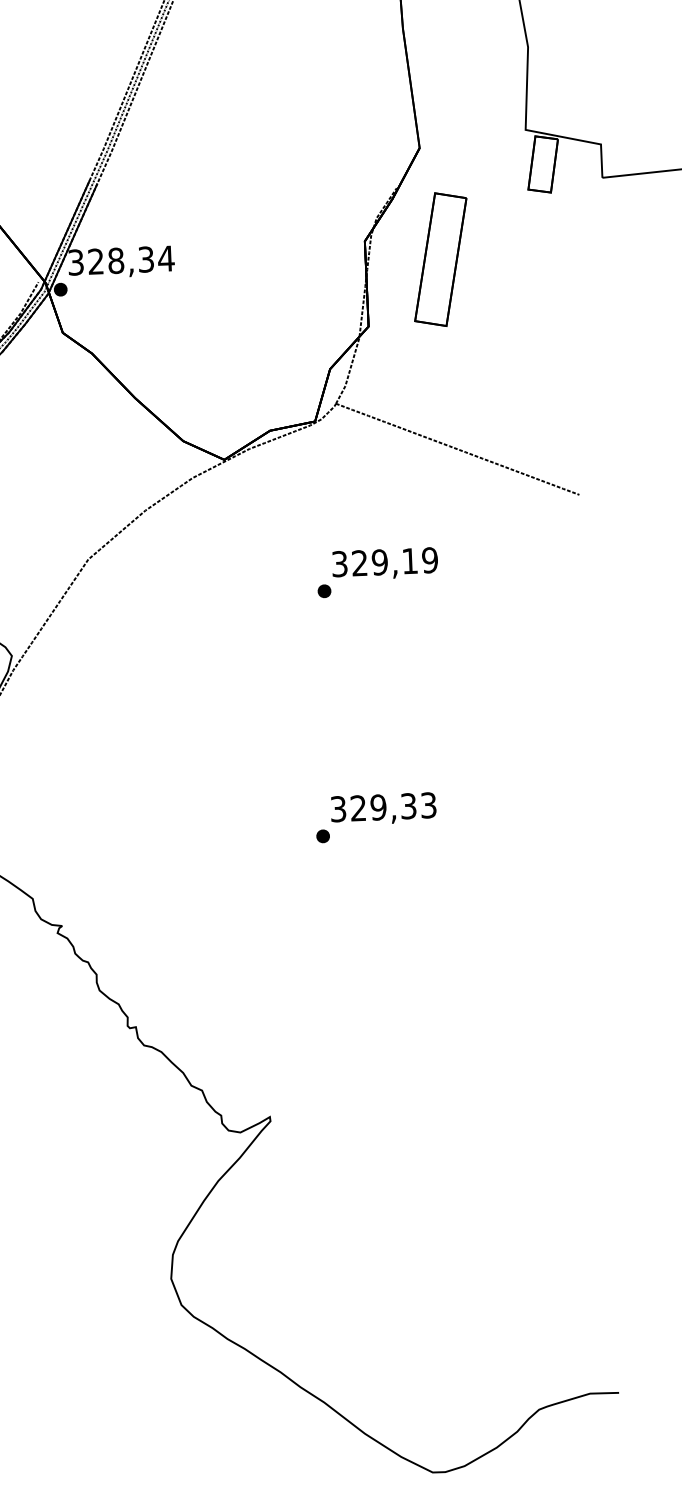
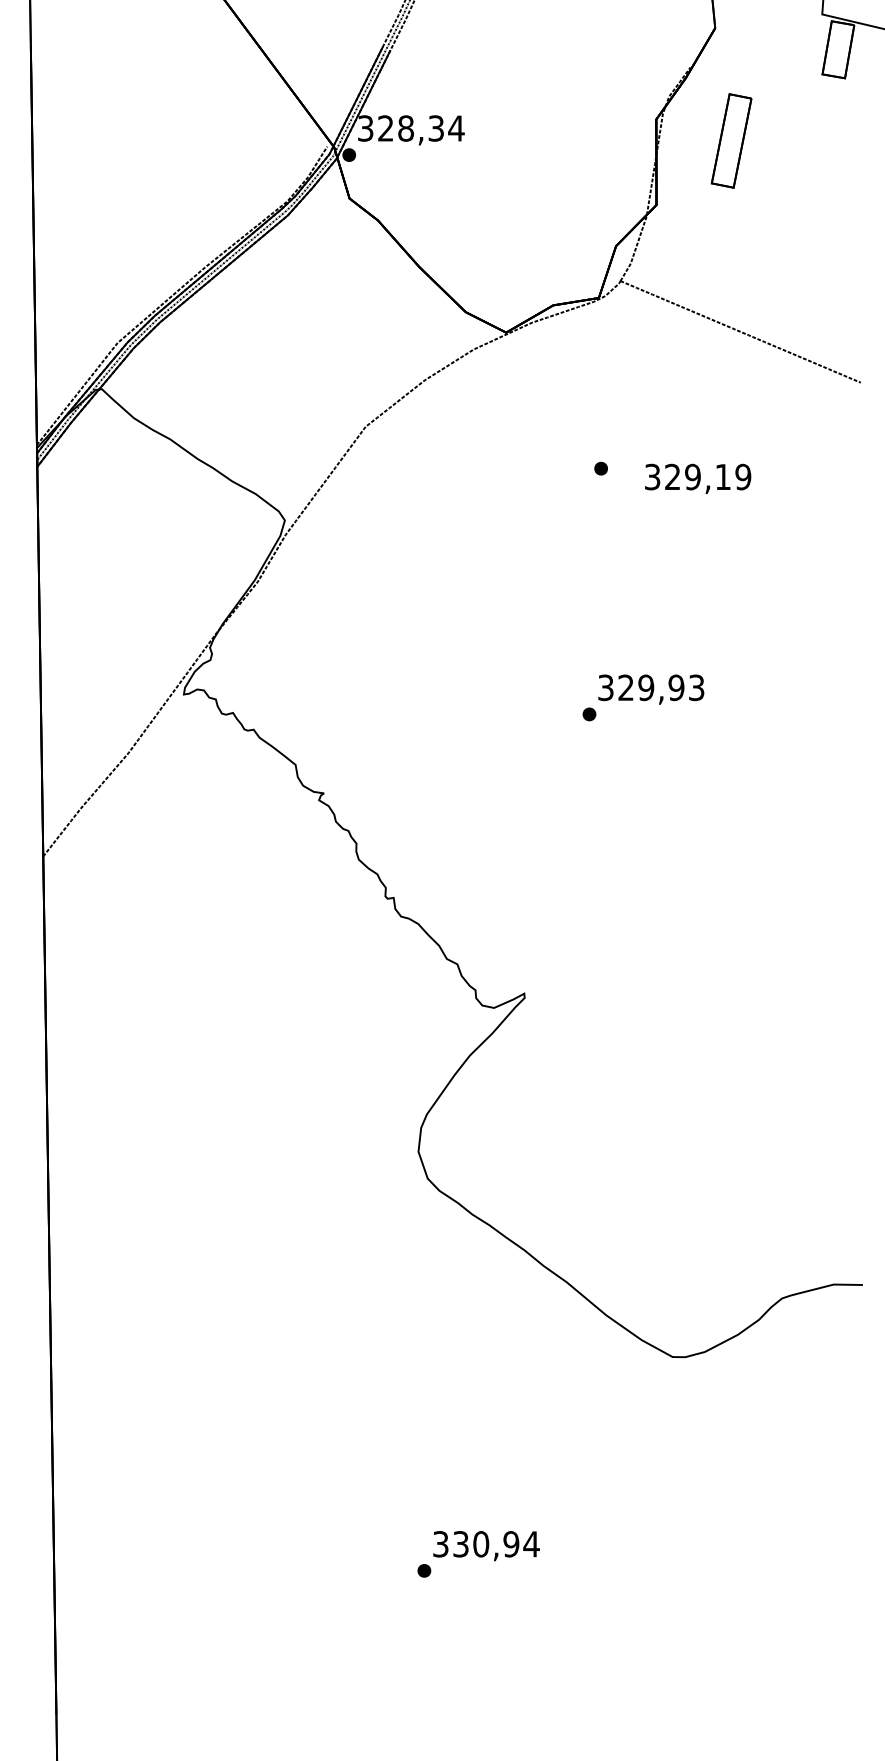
part: (440, 259) -> (731, 140), size x0.7
text: (385, 563) -> (698, 478), moved
text: (408, 805) -> (676, 687), 329,33 -> 329,93

